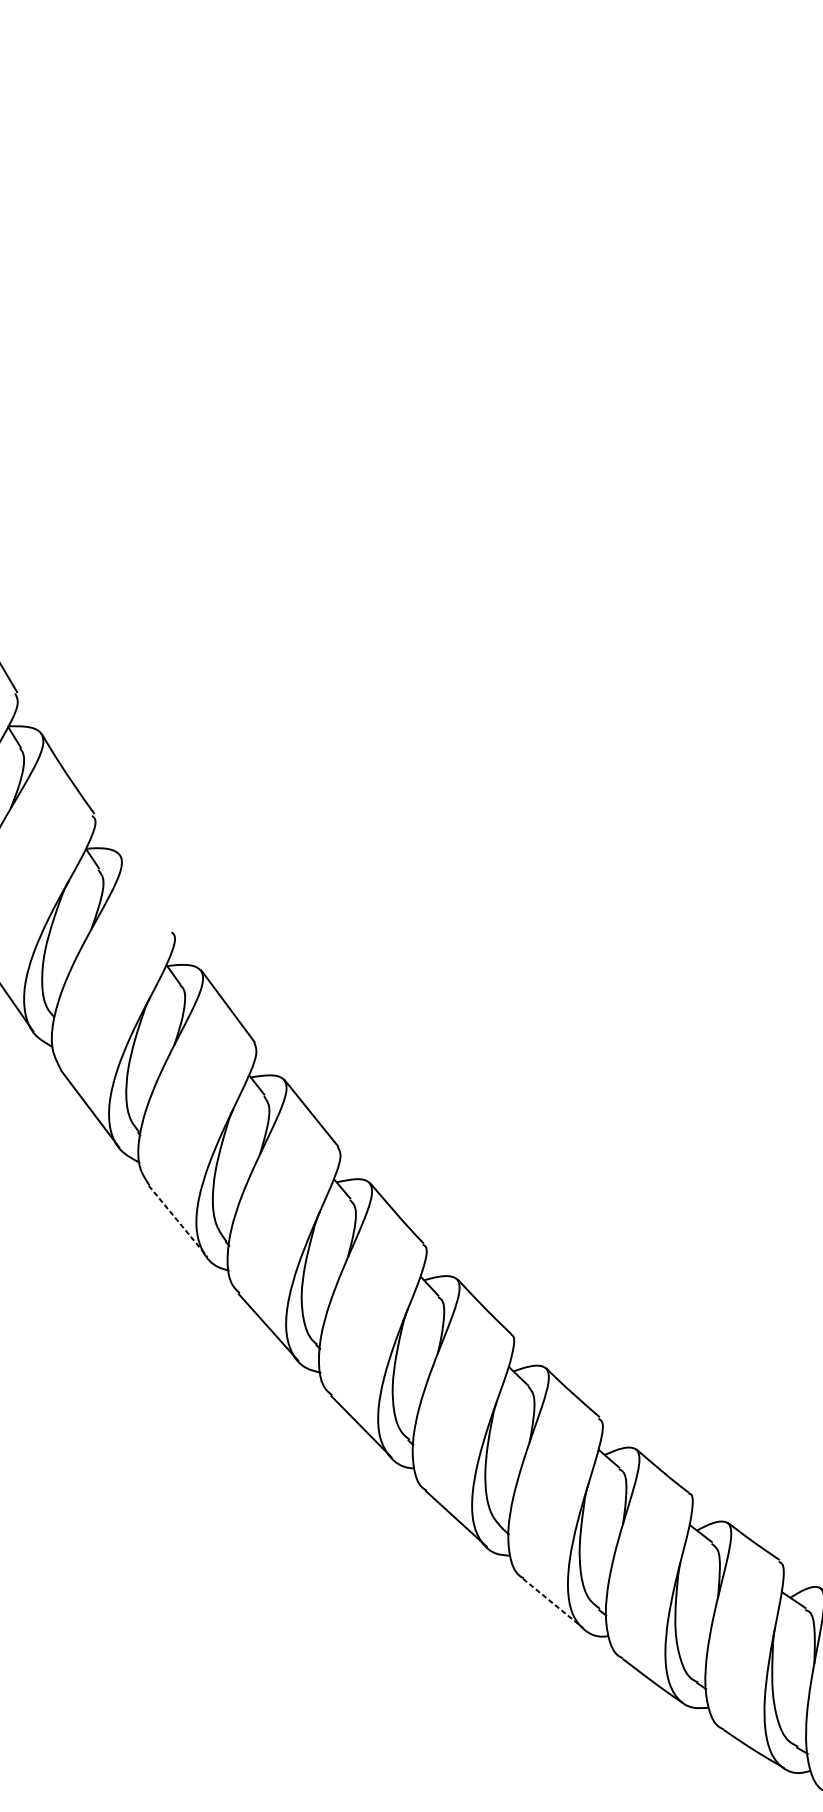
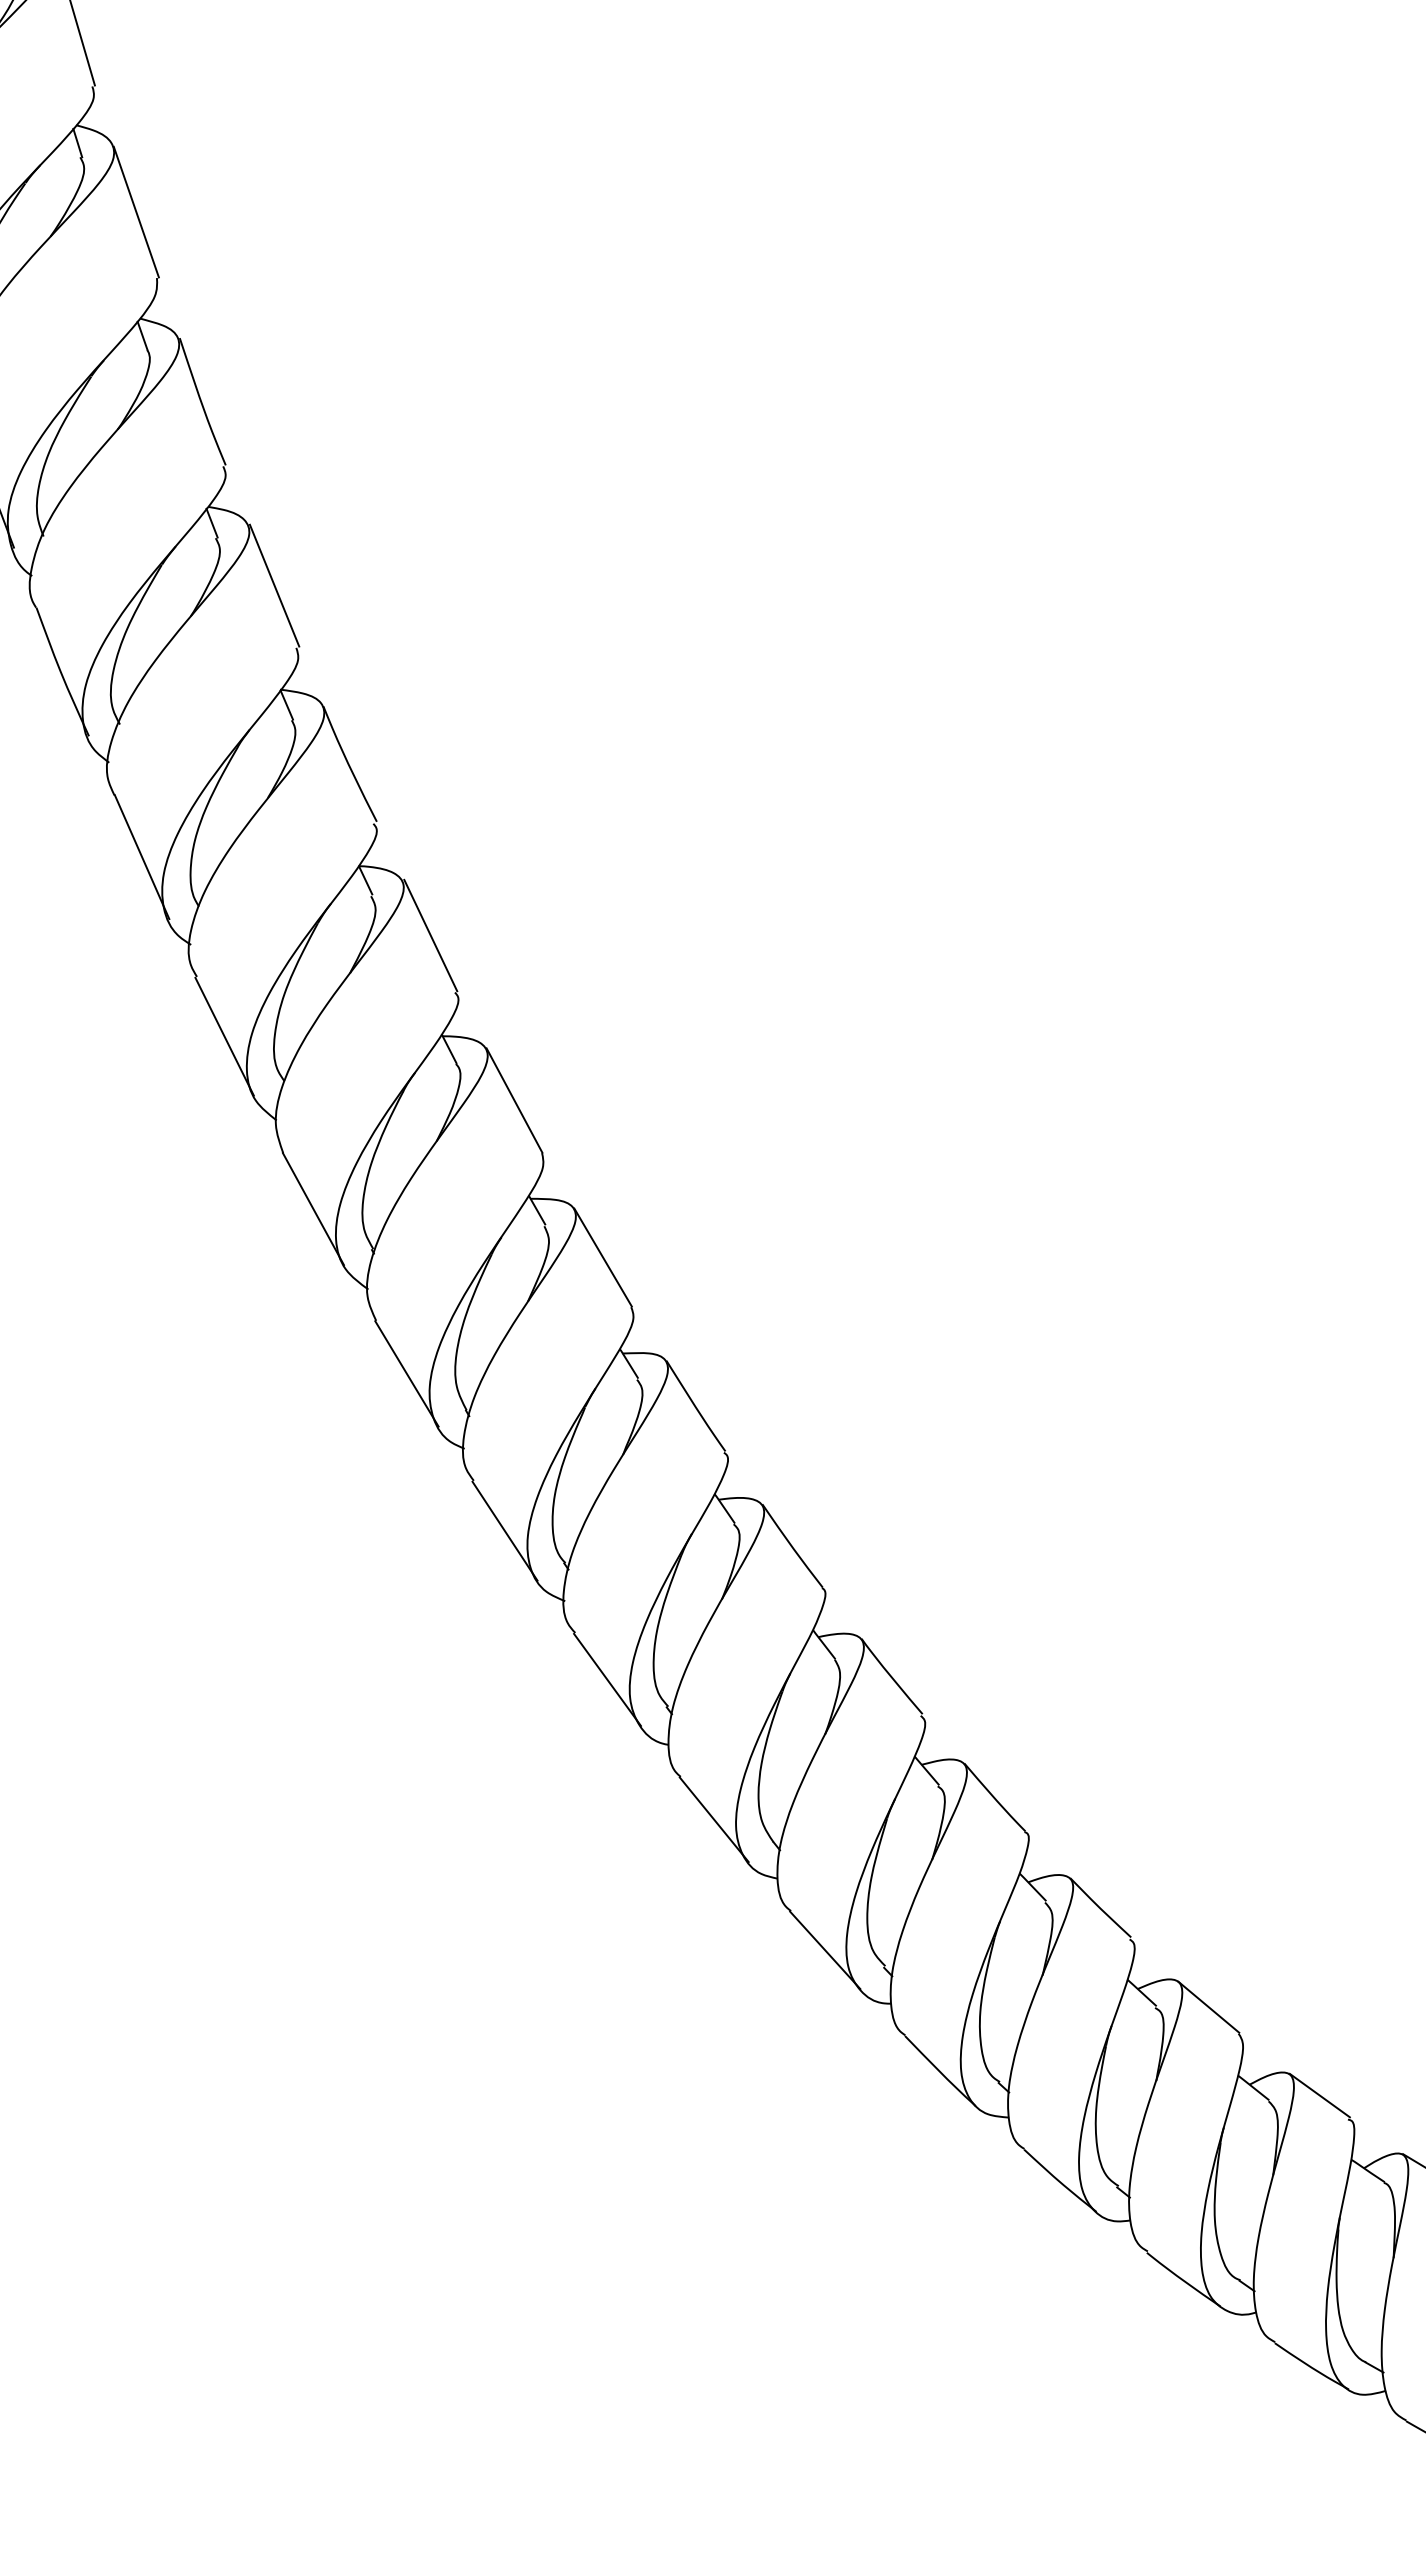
line: (146, 892) -> (430, 935), added
line: (178, 1221) -> (407, 1374), dashed -> solid
line: (553, 1603) -> (825, 1950), dashed -> solid

